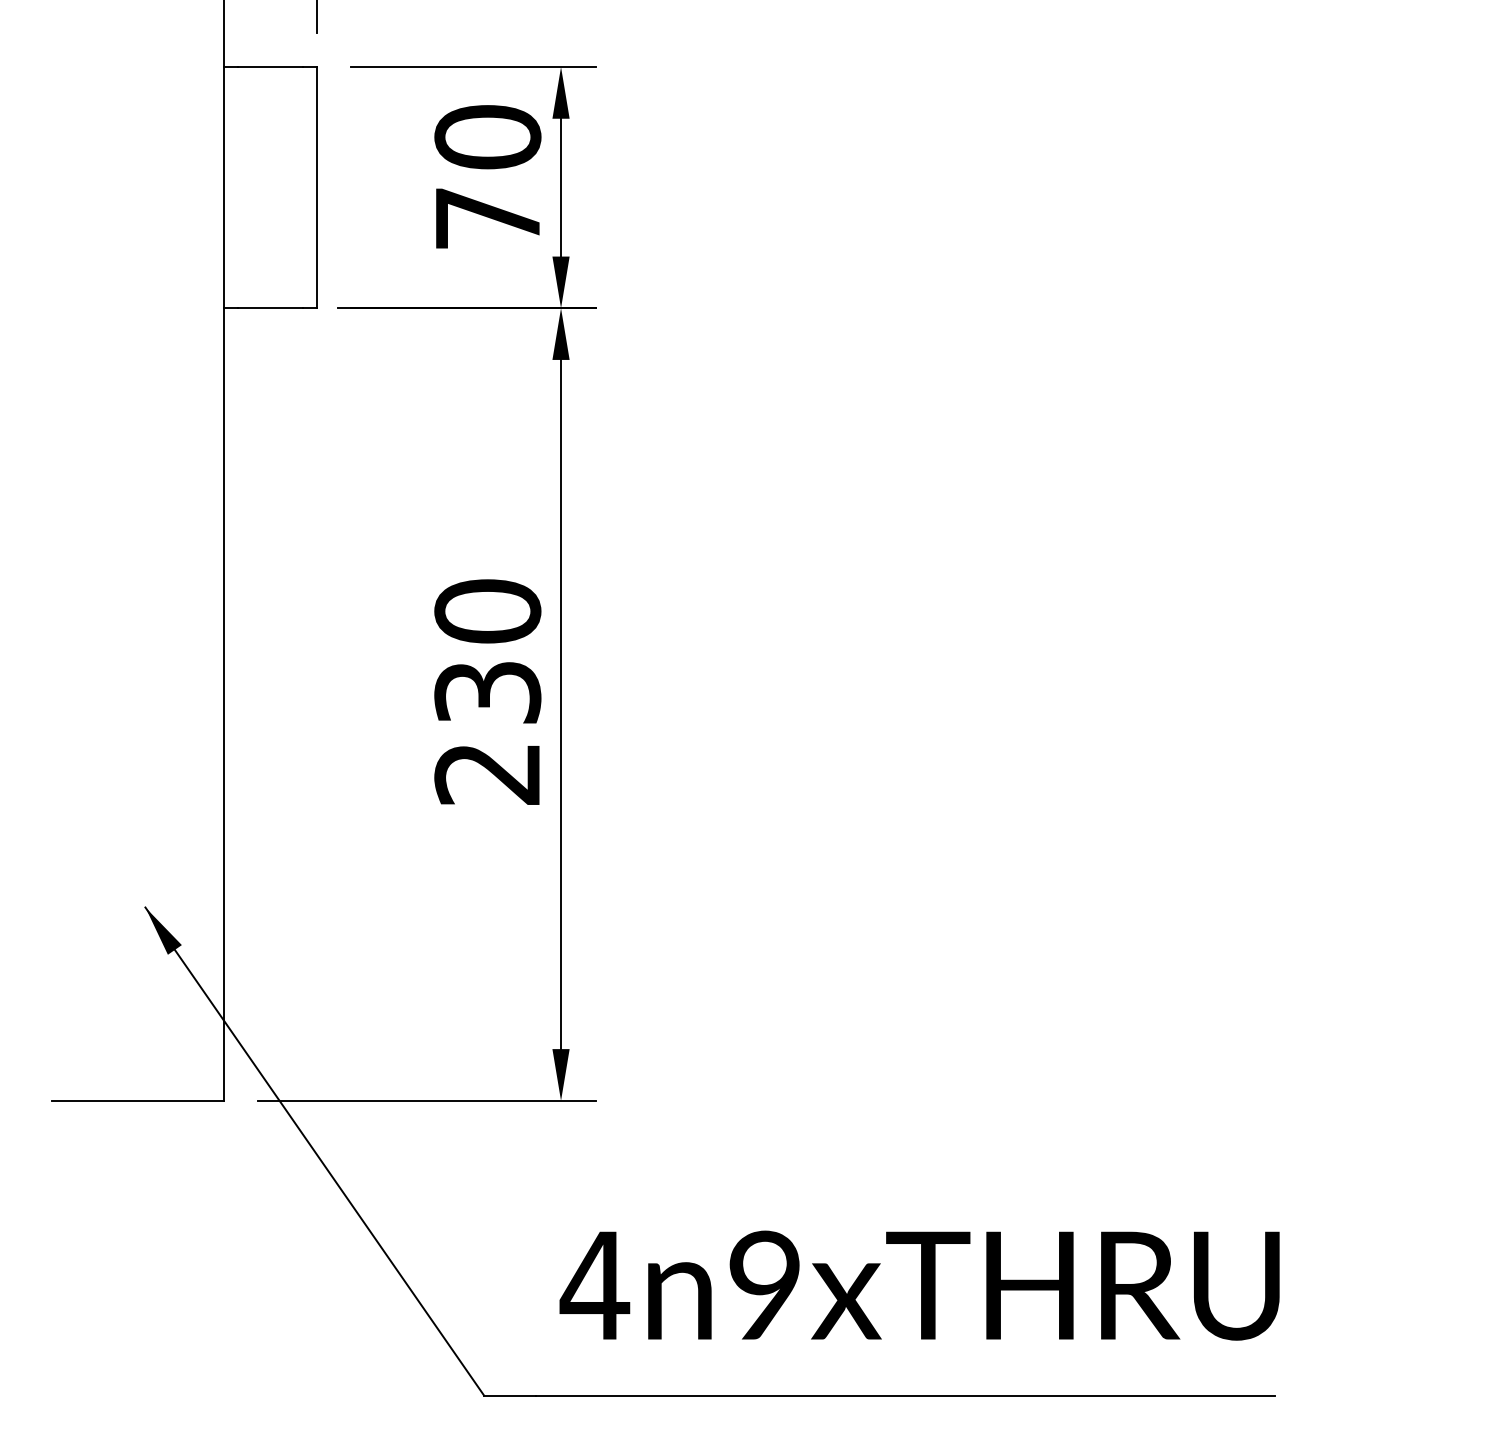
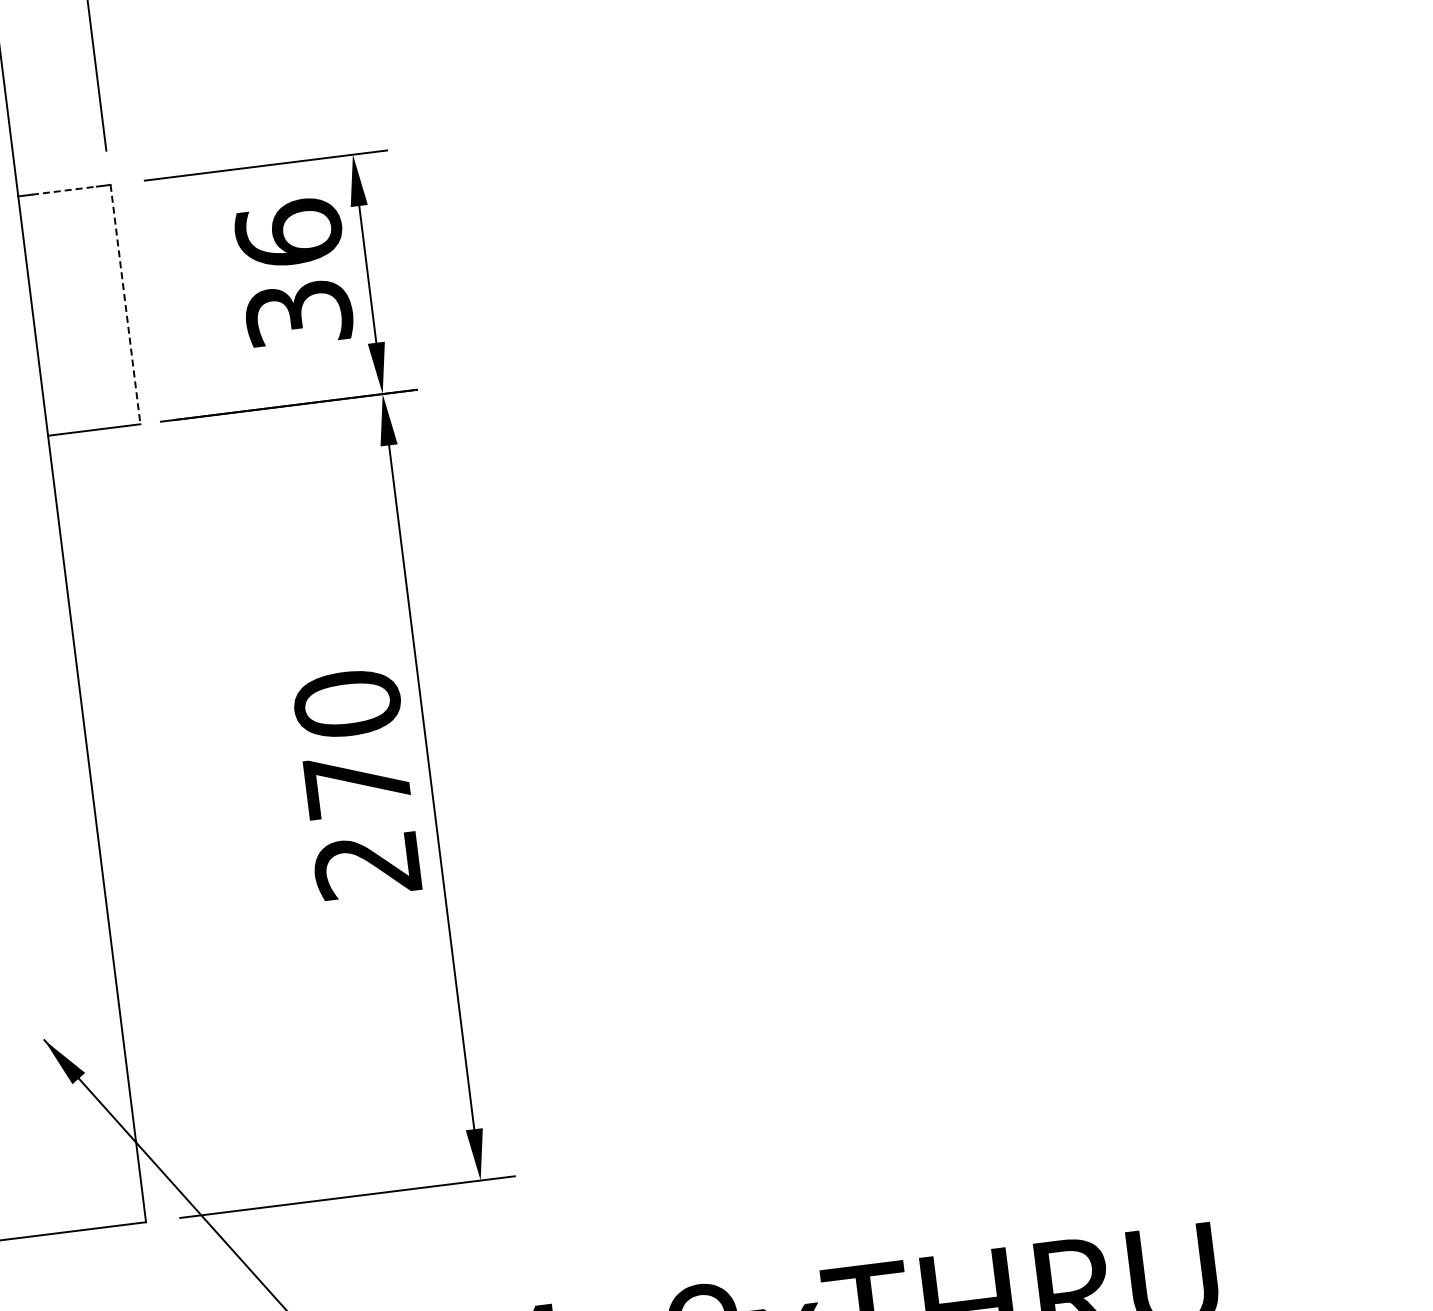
line: (270, 67) -> (64, 191), solid -> dashed
text: (487, 176) -> (293, 272), 70 -> 36
line: (316, 187) -> (125, 304), solid -> dashed
text: (487, 692) -> (357, 784), 230 -> 270

